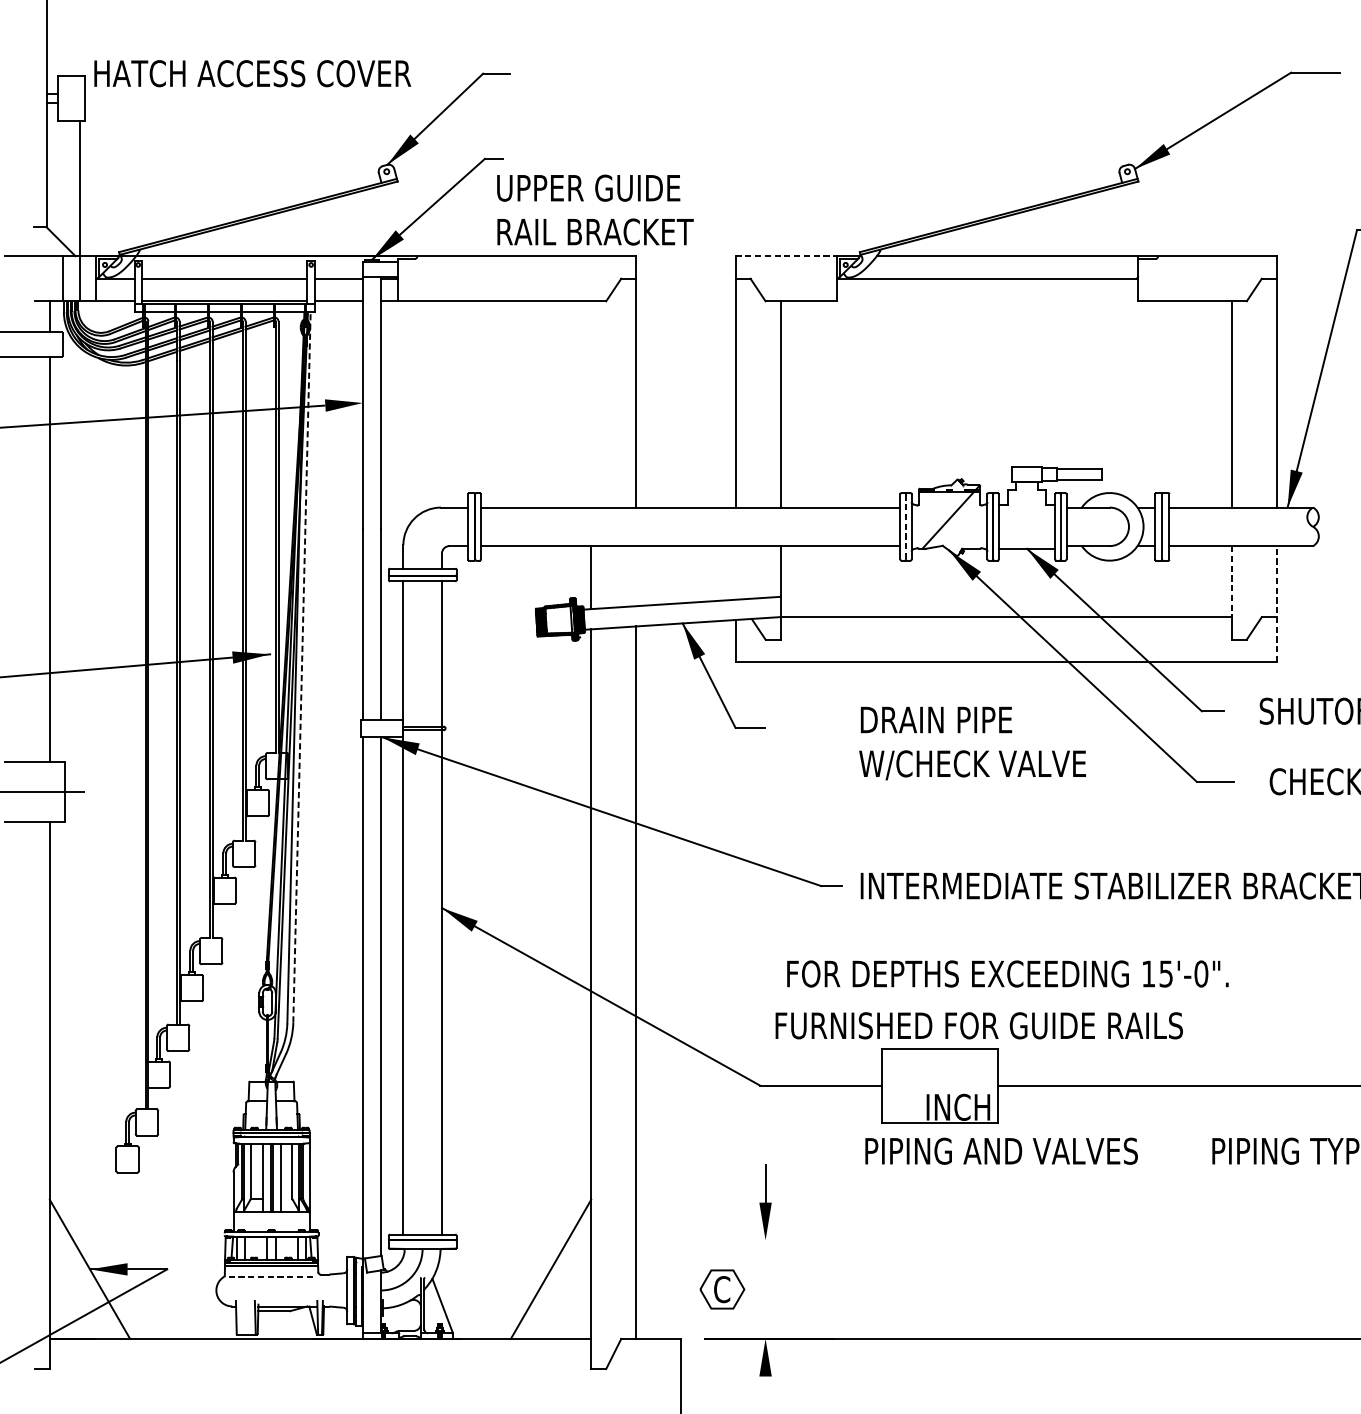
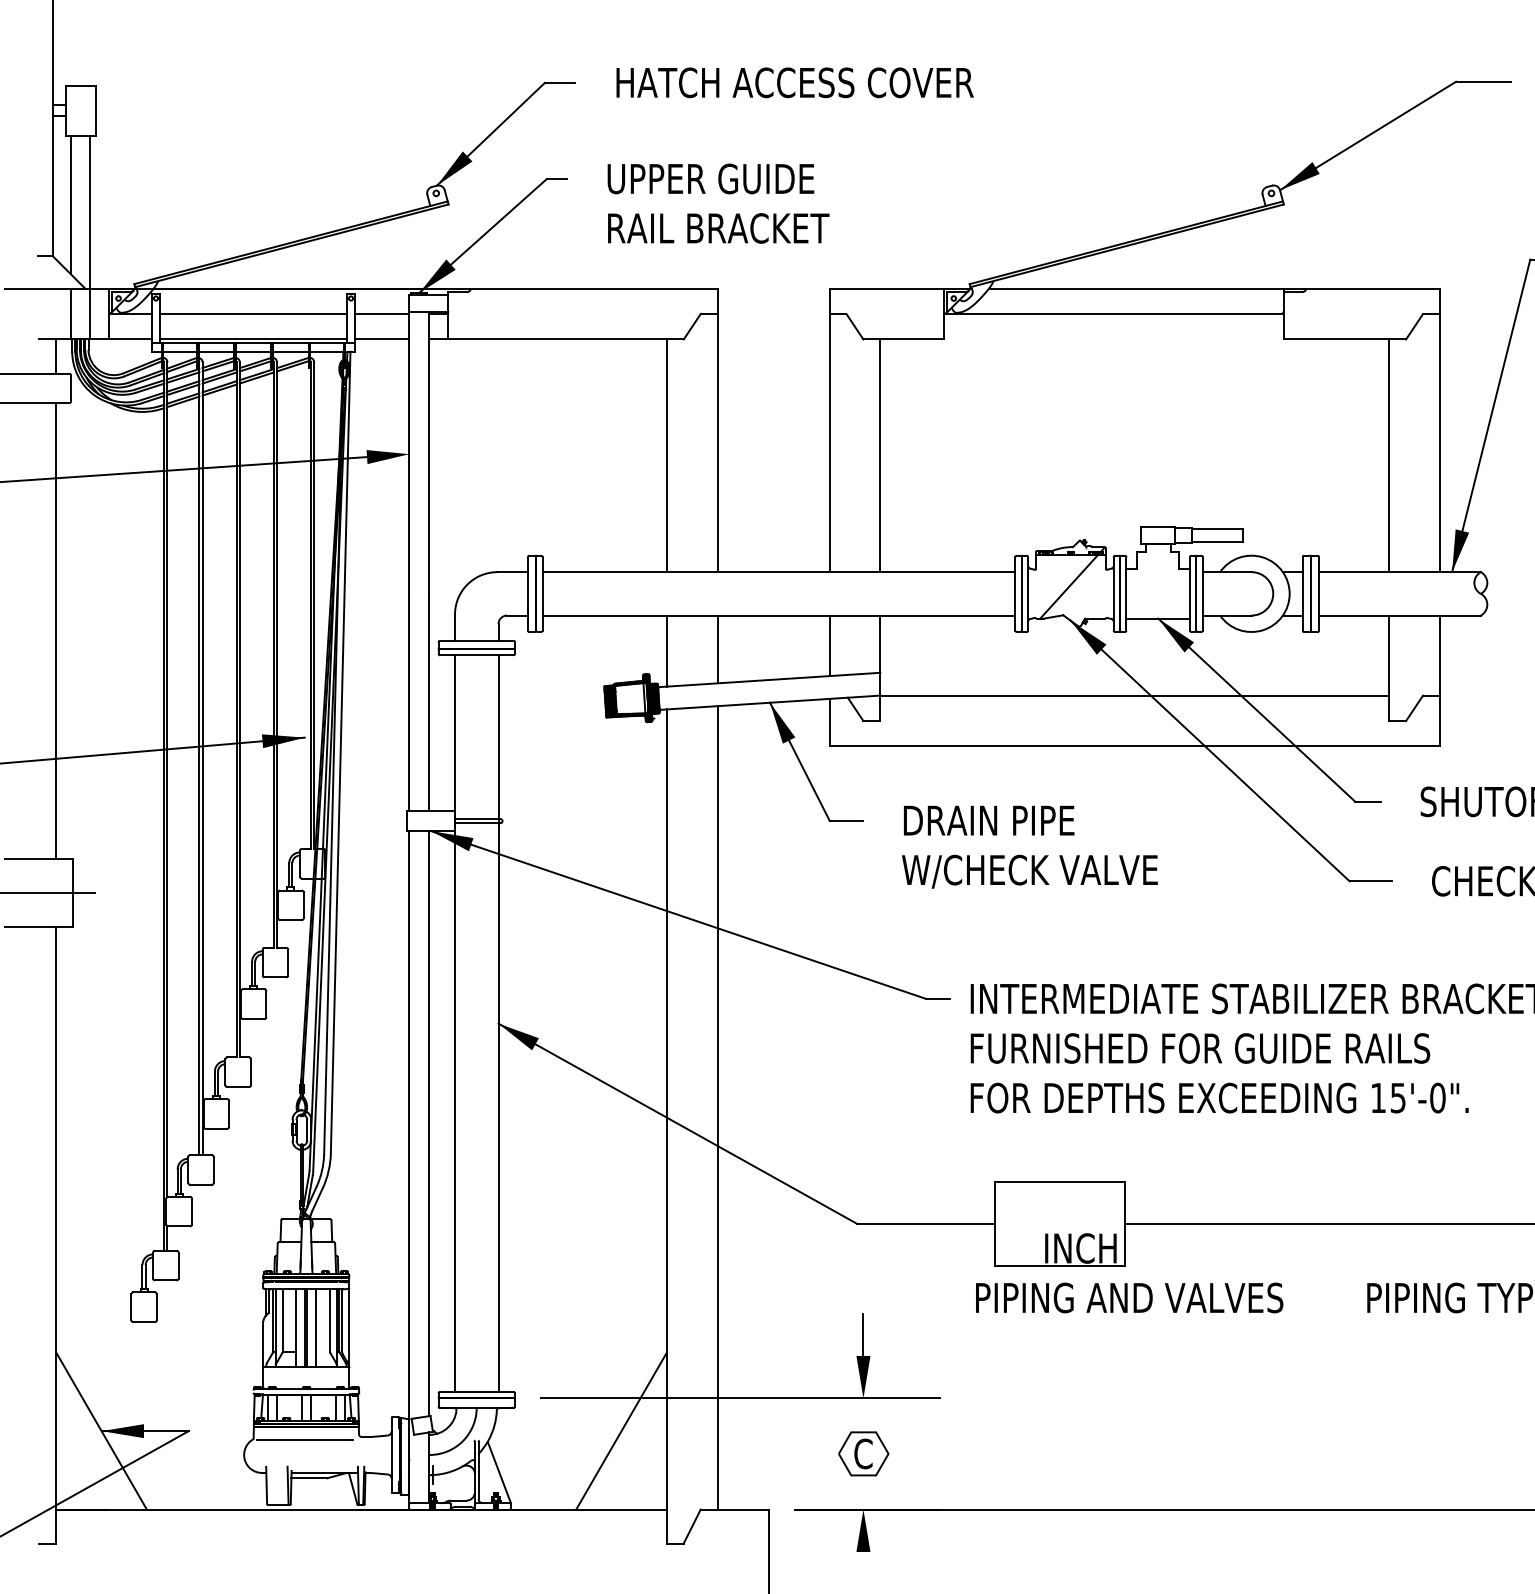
text: (252, 73) -> (794, 82), moved
line: (63, 181) -> (71, 204), added
text: (595, 209) -> (718, 203), moved
line: (786, 256) -> (887, 288), dashed -> solid
line: (590, 404) -> (666, 455), added
line: (905, 526) -> (1021, 593), dashed -> solid
line: (735, 572) -> (829, 645), added
line: (636, 576) -> (717, 649), added
line: (1232, 582) -> (1389, 656), dashed -> solid
line: (1277, 603) -> (1440, 680), dashed -> solid
line: (301, 667) -> (340, 752), dashed -> solid
text: (972, 742) -> (1029, 846), moved
text: (1007, 973) -> (1219, 1097), moved
text: (979, 1025) -> (1200, 1048), moved
line: (656, 1240) -> (740, 1398), added
line: (270, 1277) -> (305, 1440), dashed -> solid
part: (722, 1289) -> (863, 1453), moved

